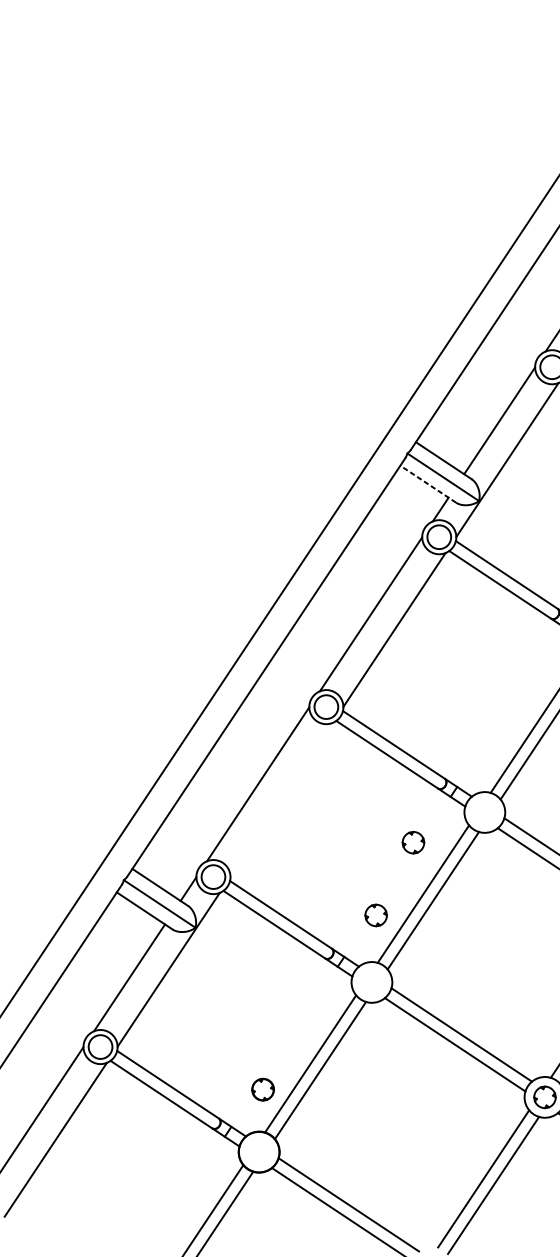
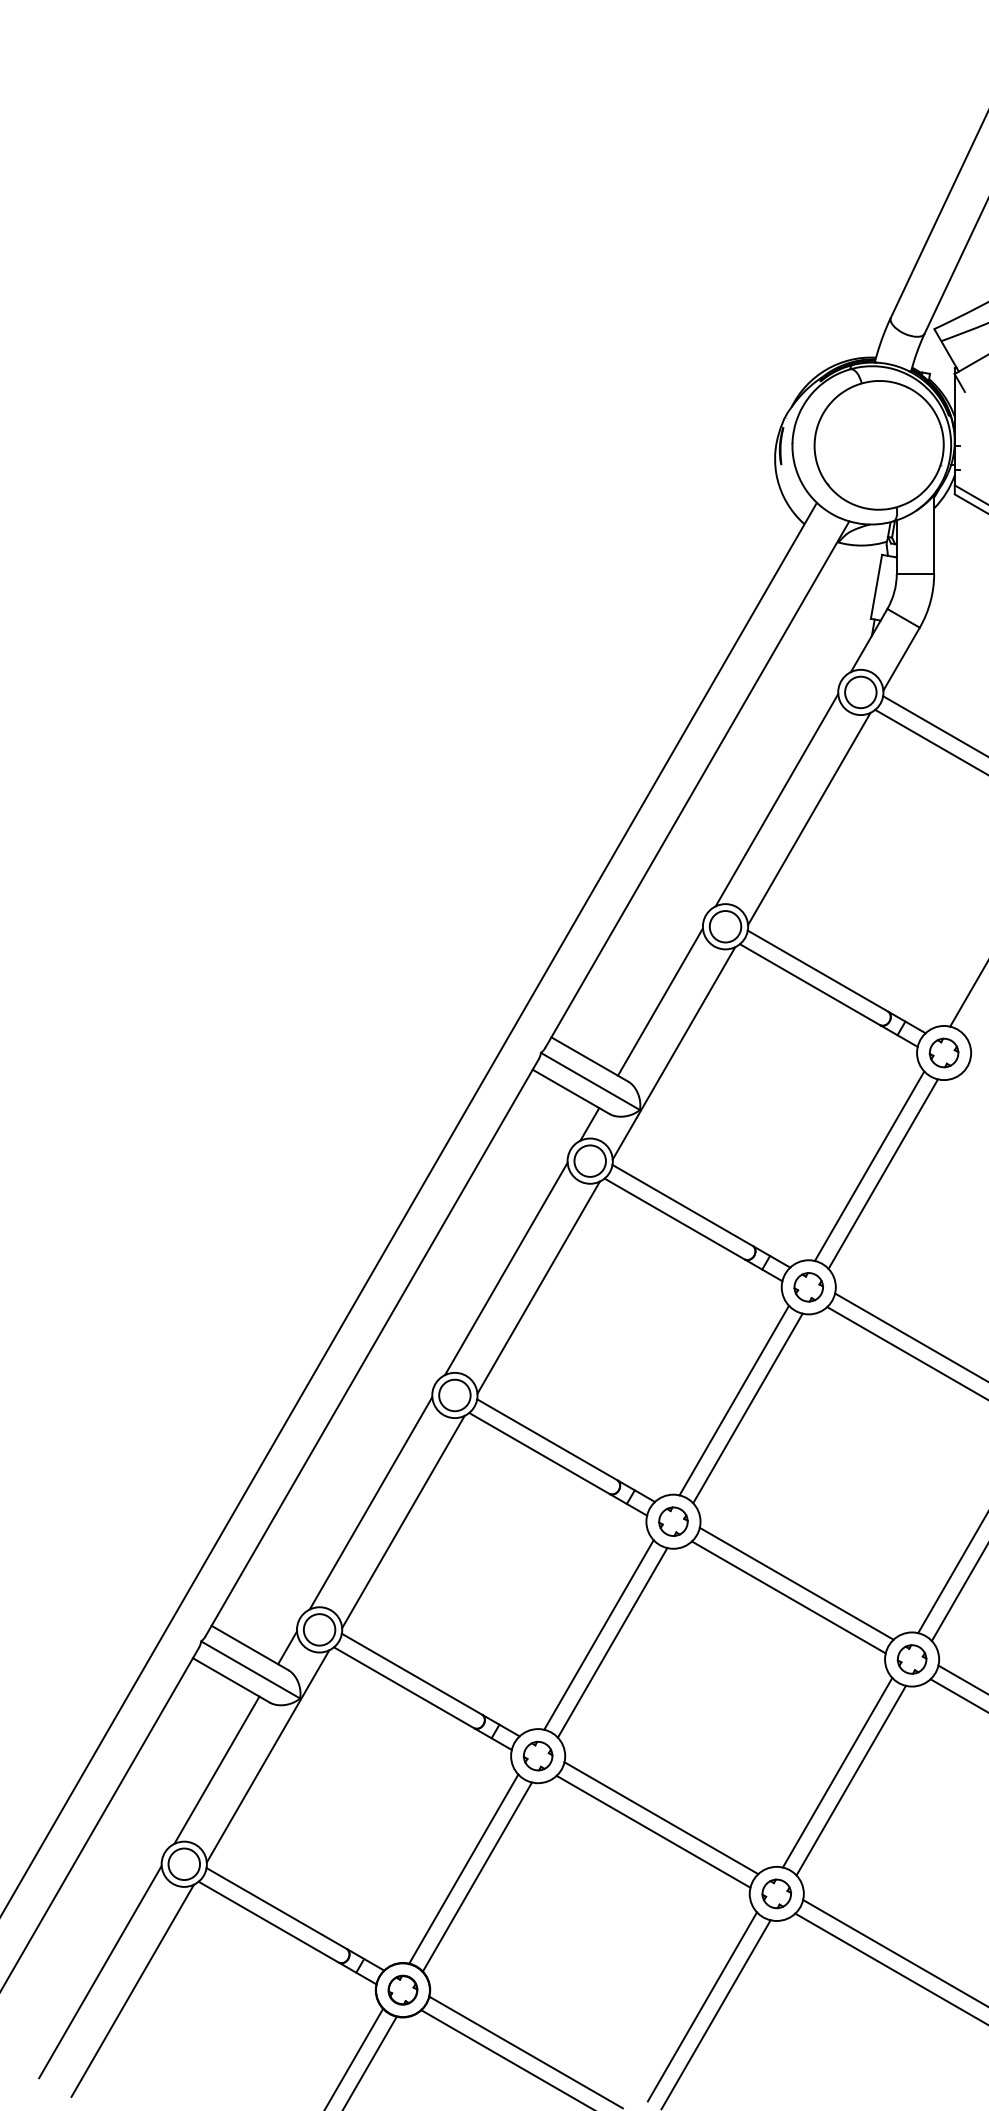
line: (427, 483) -> (570, 1091), dashed -> solid
line: (281, 799) -> (403, 1521), added
part: (413, 842) -> (673, 1521), moved
part: (375, 914) -> (537, 1755), moved
part: (262, 1089) -> (402, 1989), moved

